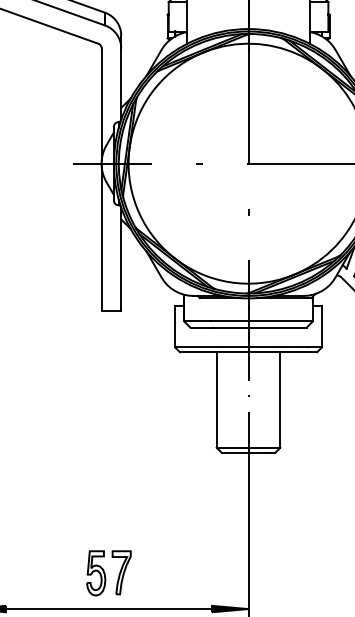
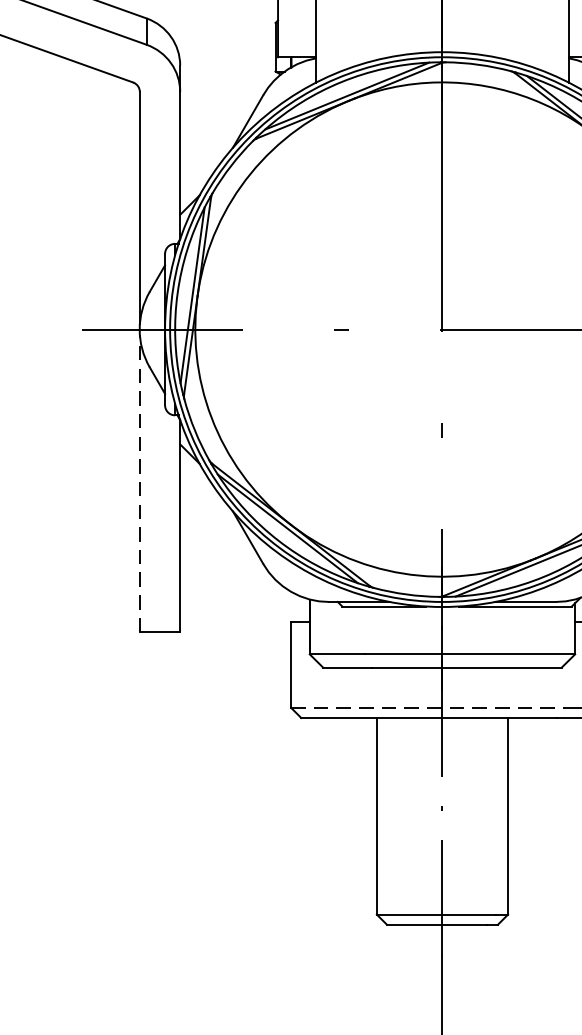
line: (101, 237) -> (139, 481), solid -> dashed
line: (242, 347) -> (430, 708), solid -> dashed

